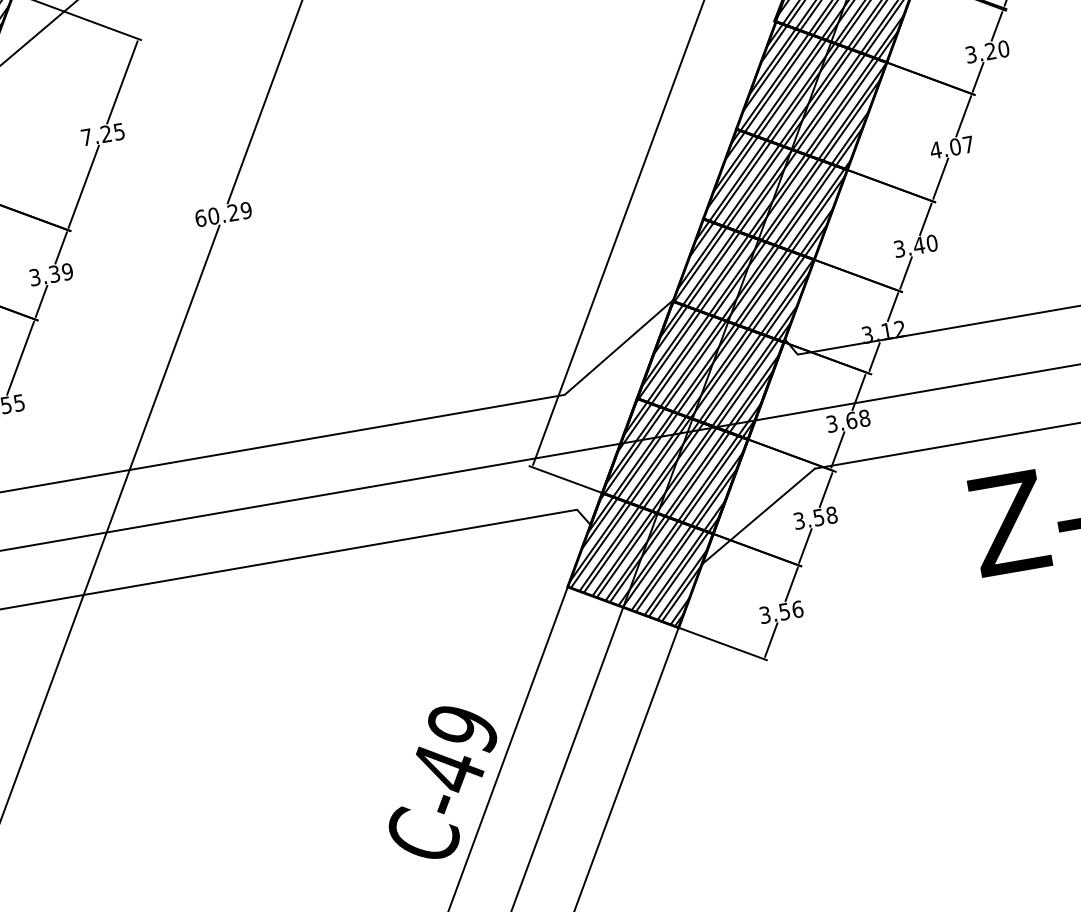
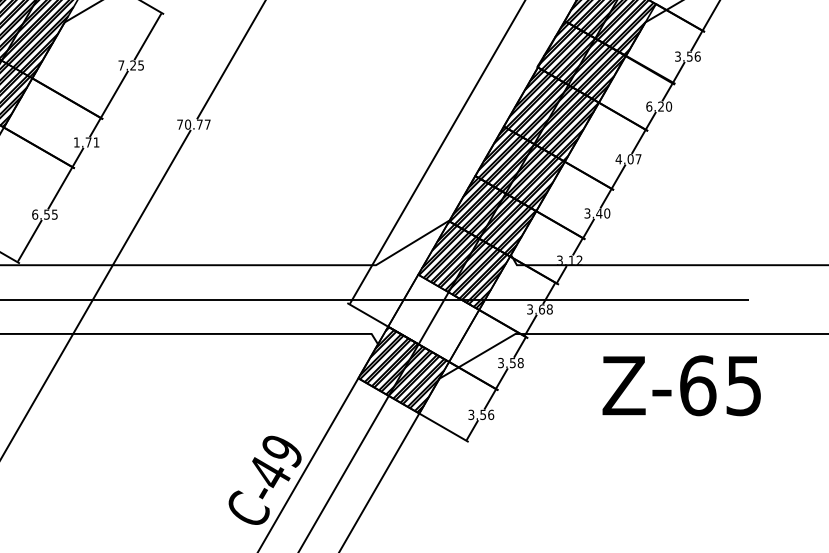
text: (971, 54) -> (649, 106), 3.20 -> 6.20
text: (222, 214) -> (193, 124), 60.29 -> 70.77
text: (51, 274) -> (86, 142), 3.39 -> 1.71
hatch: (673, 465) -> (432, 317), removed

